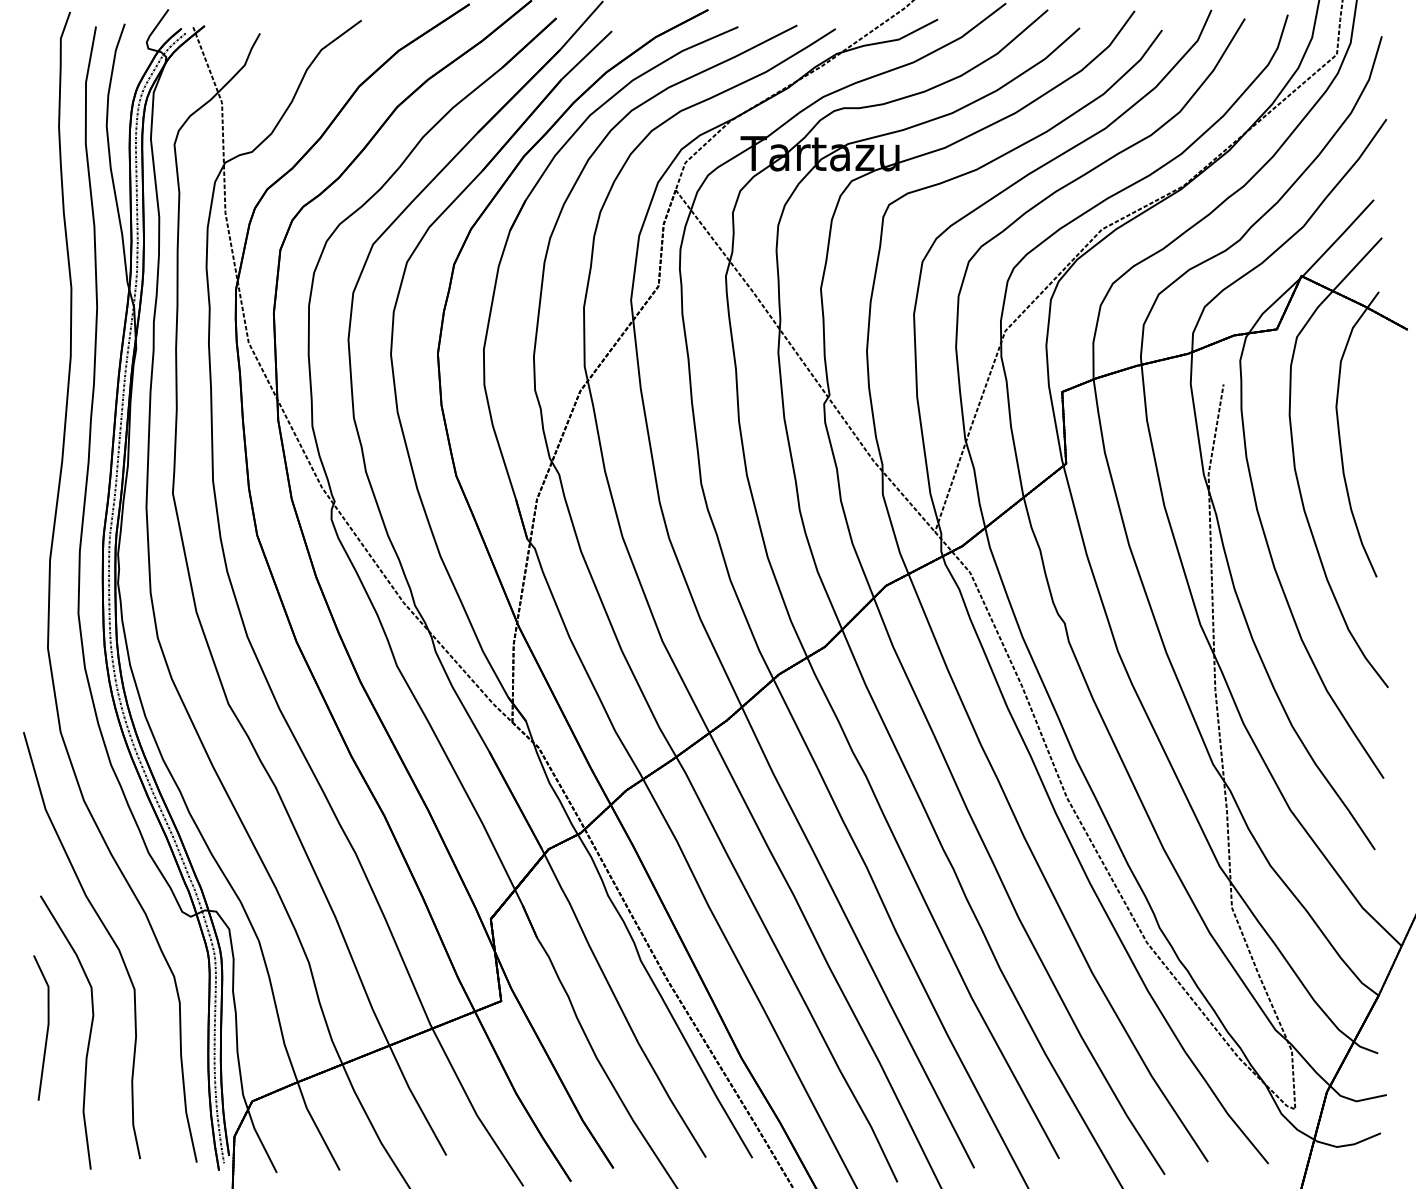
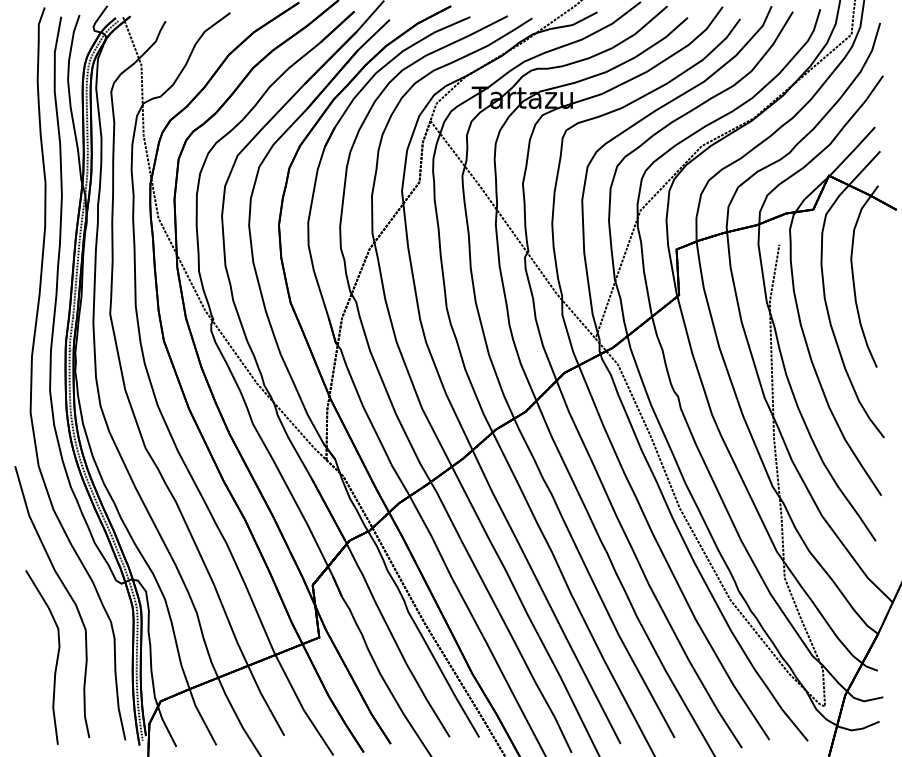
part: (41, 1027) -> (26, 654), removed

